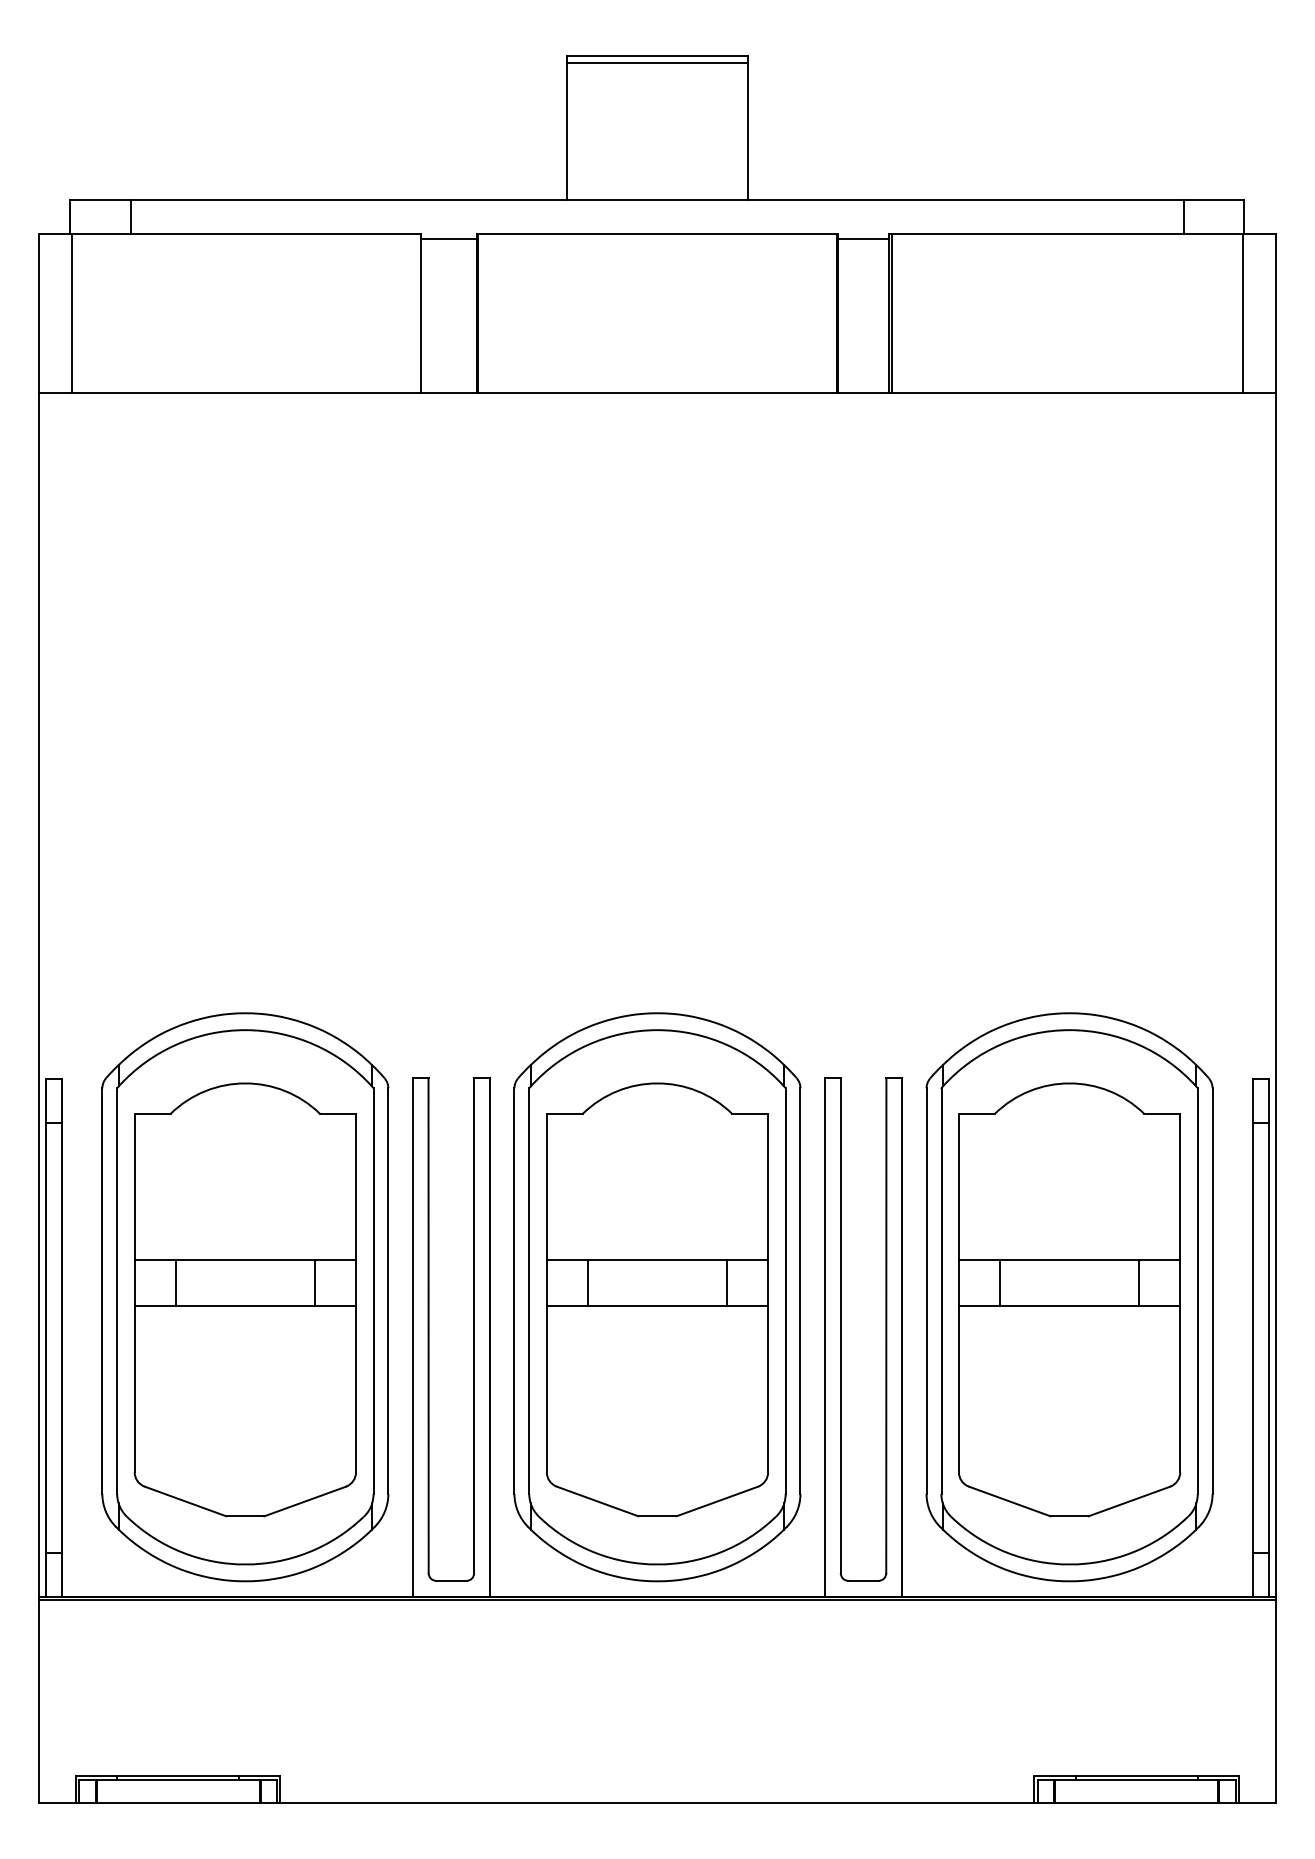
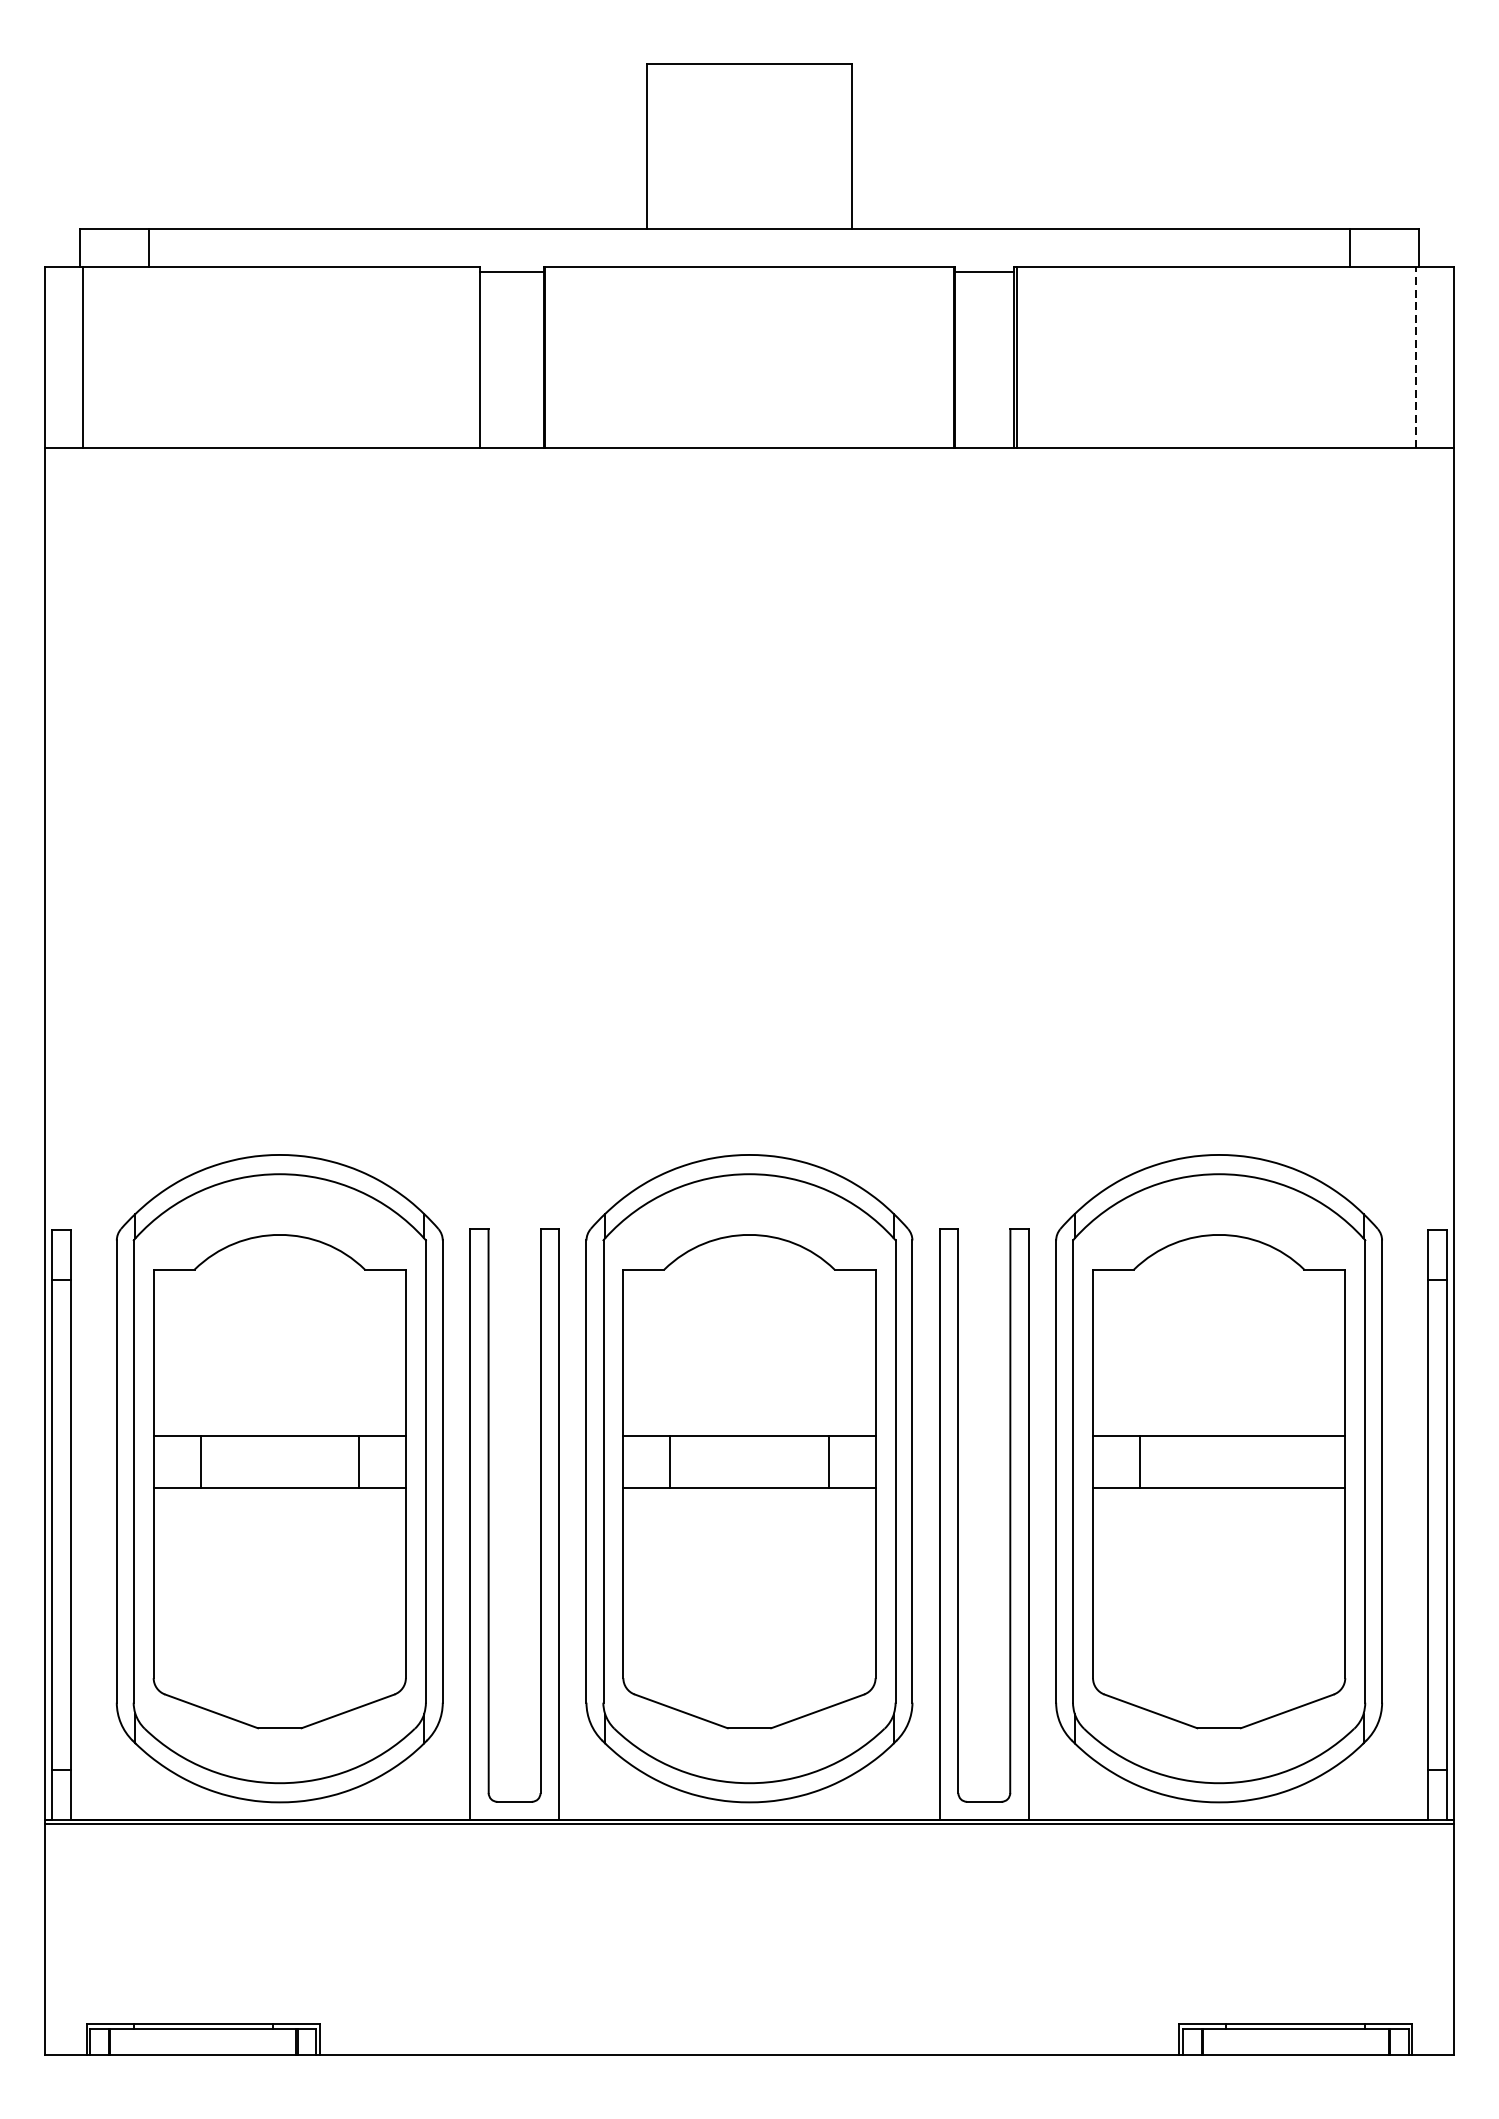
line: (657, 63) -> (749, 72), removed
line: (1242, 313) -> (1416, 357), solid -> dashed
line: (1139, 1282) -> (1298, 1461), removed

